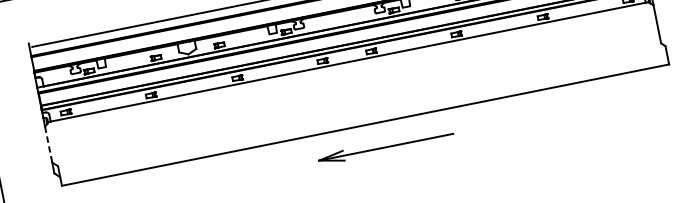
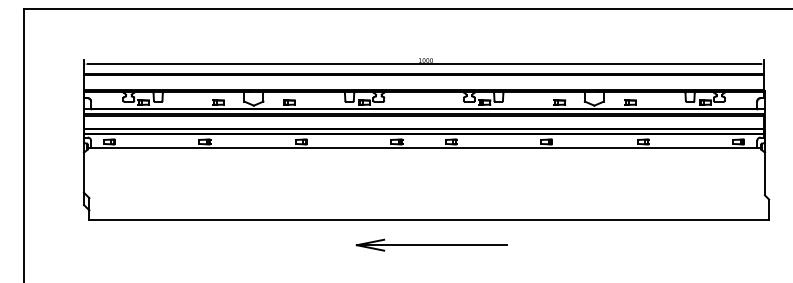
line: (48, 145) -> (83, 173), dashed -> solid
part: (385, 146) -> (431, 244), moved

